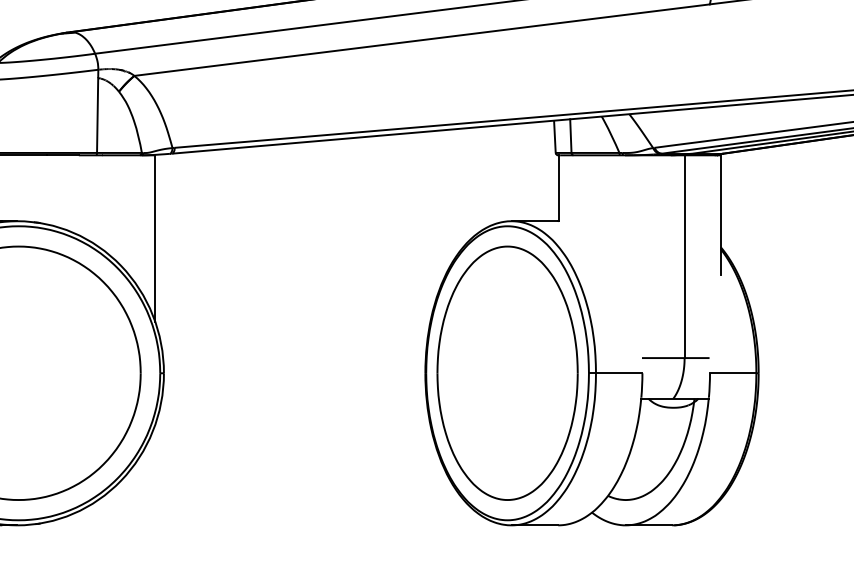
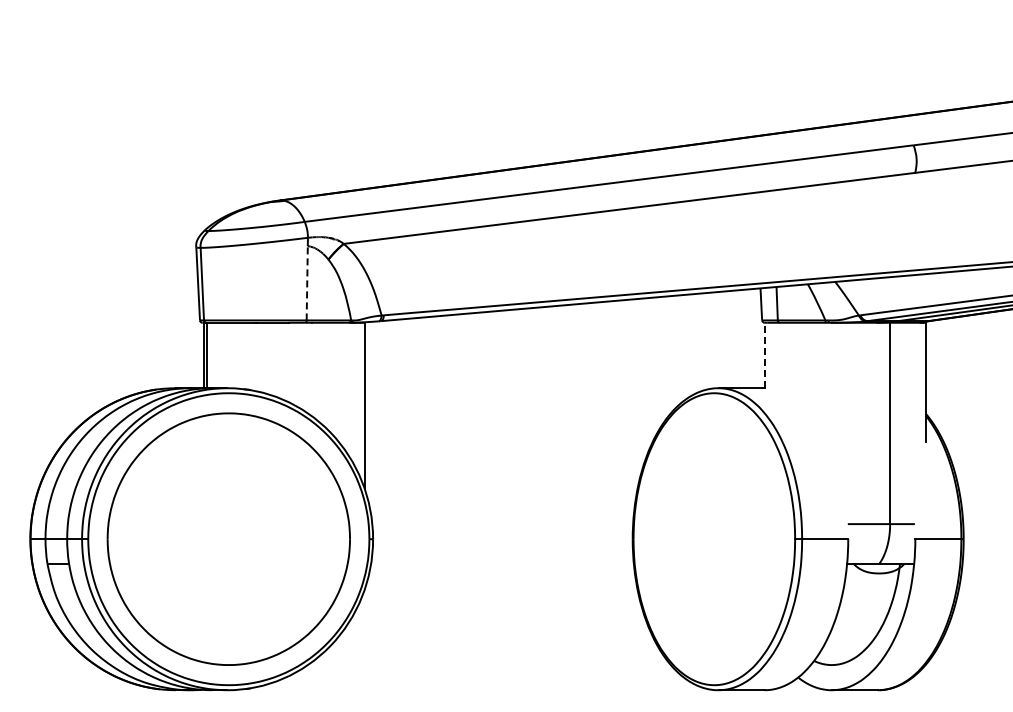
line: (97, 114) -> (307, 282), solid -> dashed
line: (559, 188) -> (765, 355), solid -> dashed
part: (506, 372) -> (713, 538), removed

